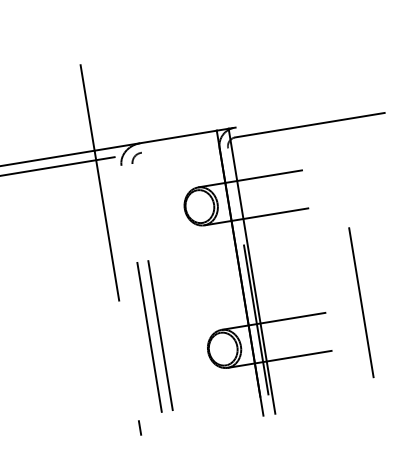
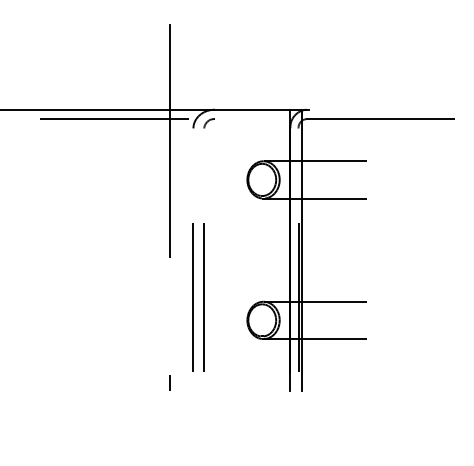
line: (360, 302) -> (401, 297), removed

